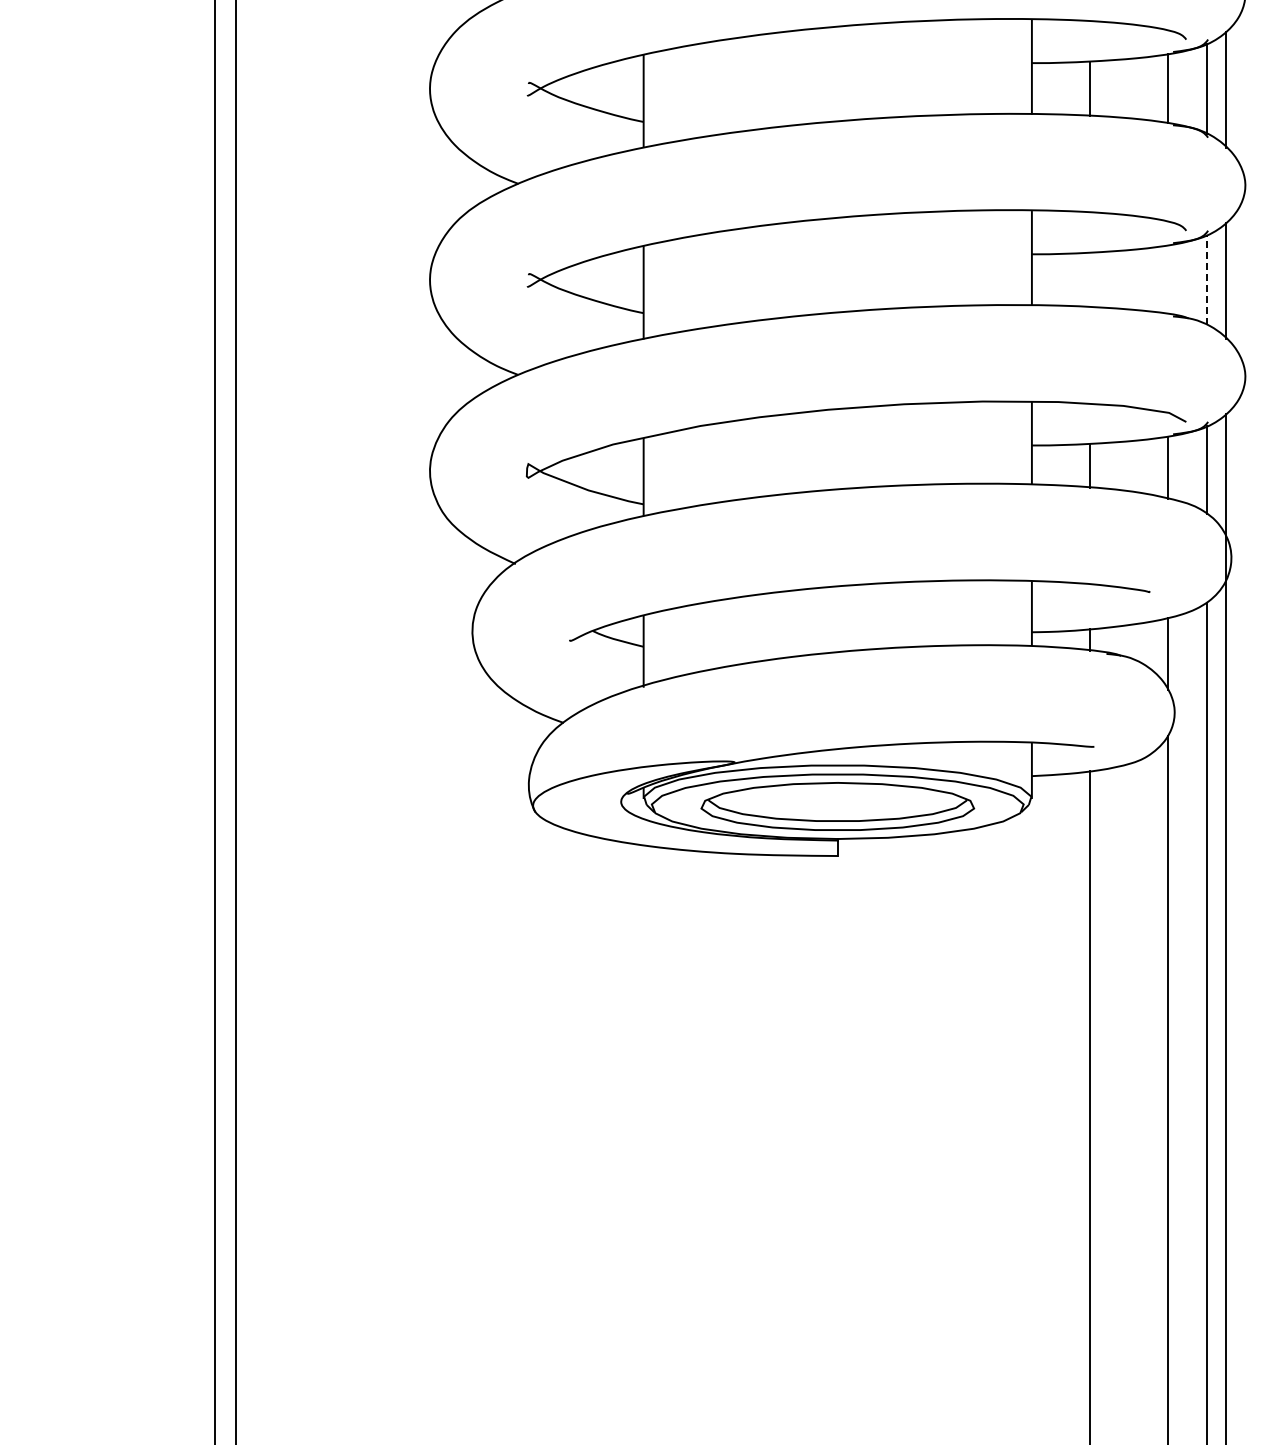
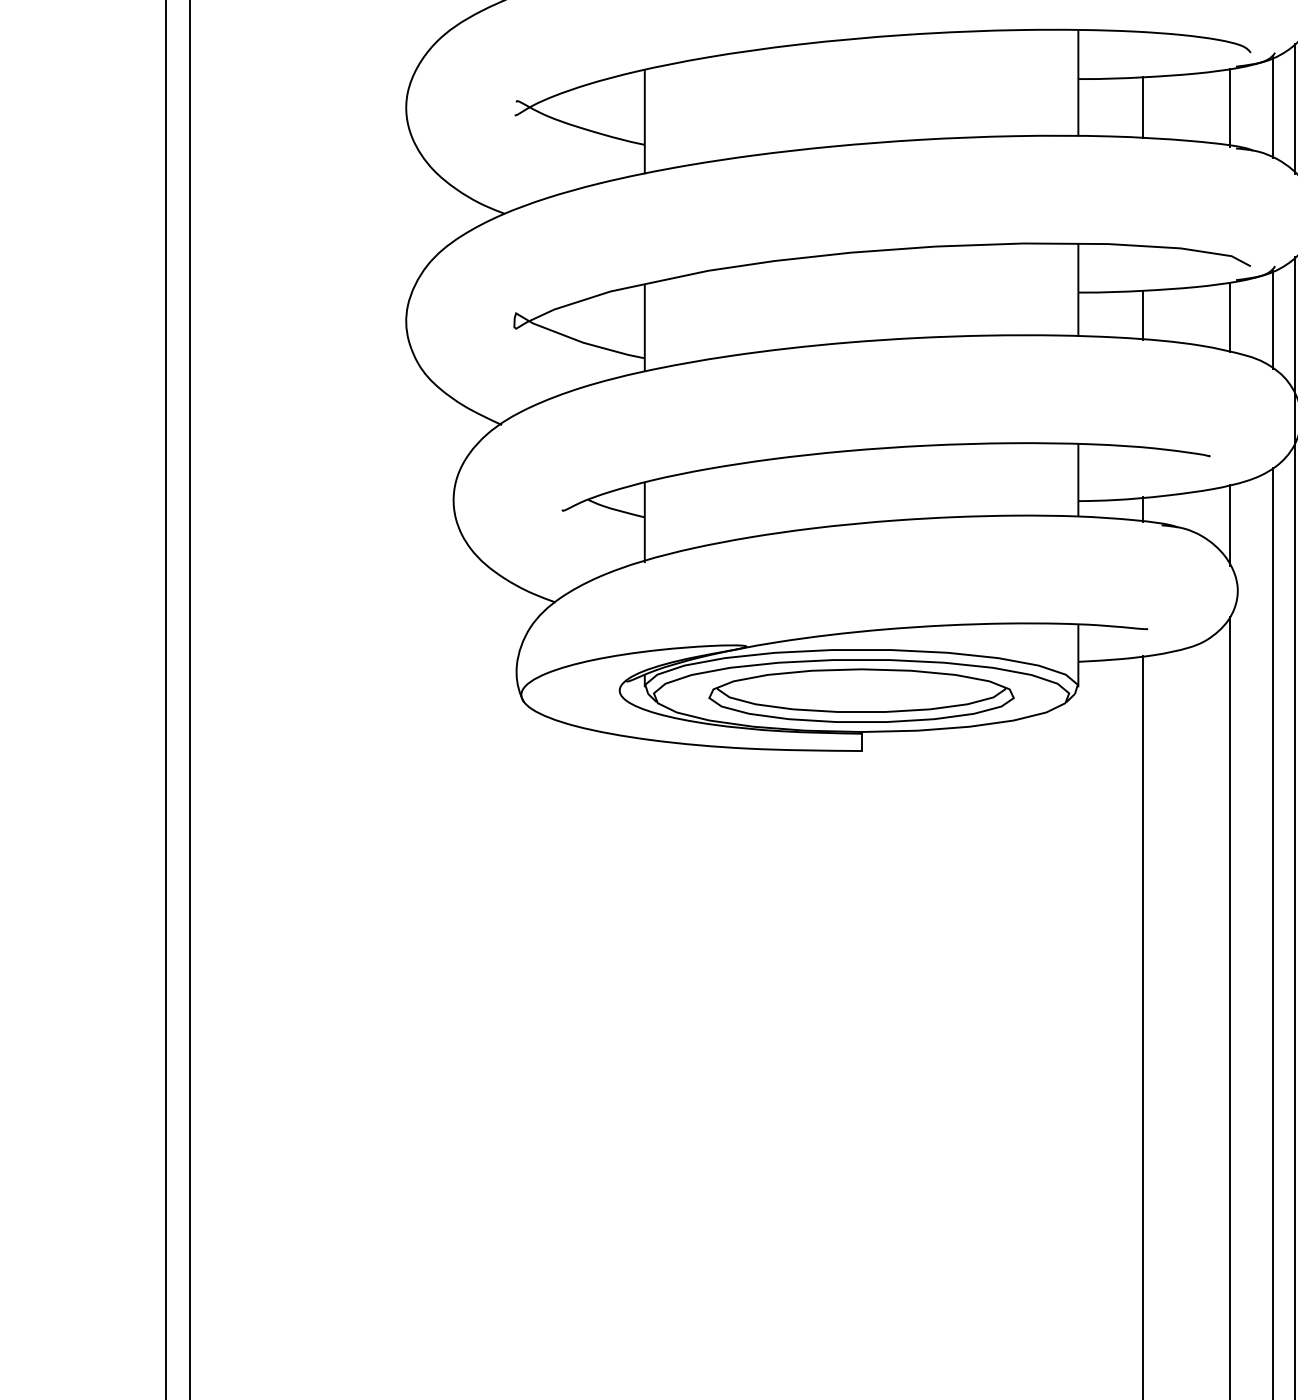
line: (1090, 279) -> (1143, 107), added
line: (1167, 279) -> (1229, 107), added
line: (1206, 279) -> (1273, 107), dashed -> solid

